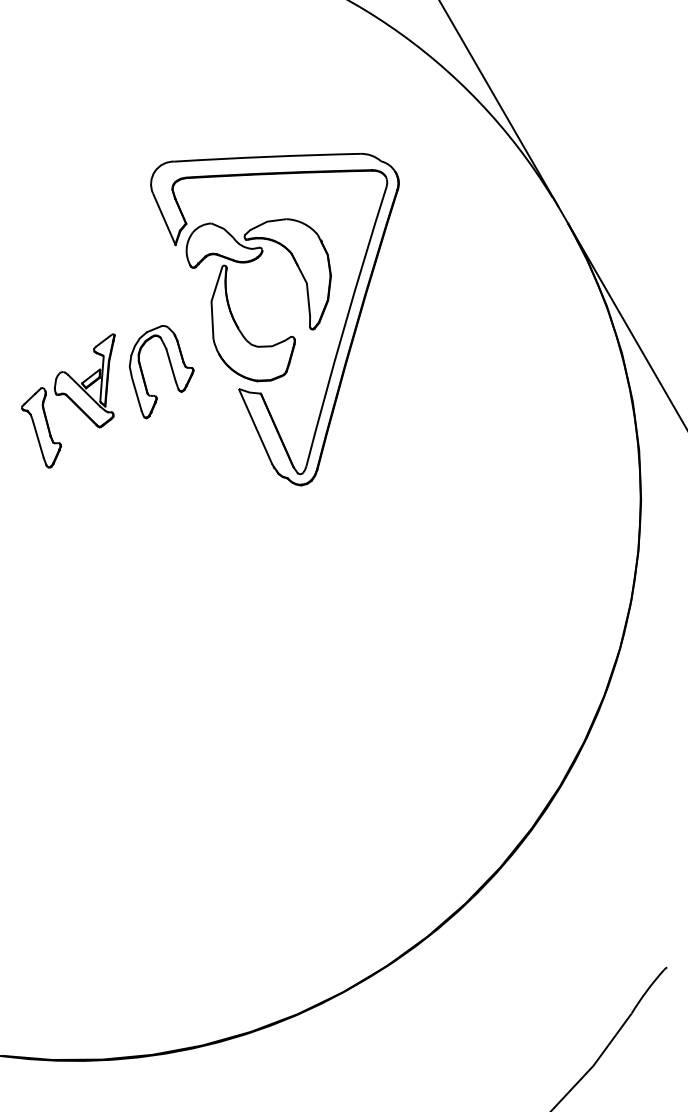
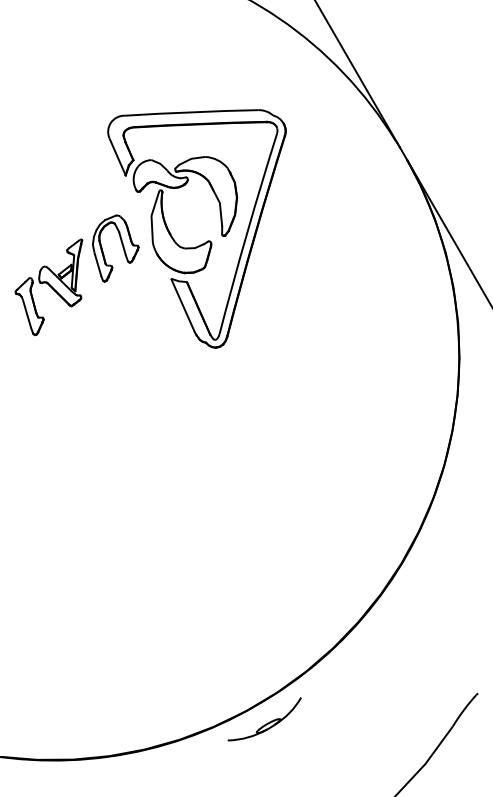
part: (171, 371) -> (122, 248), moved
part: (369, 1003) -> (264, 719), added

